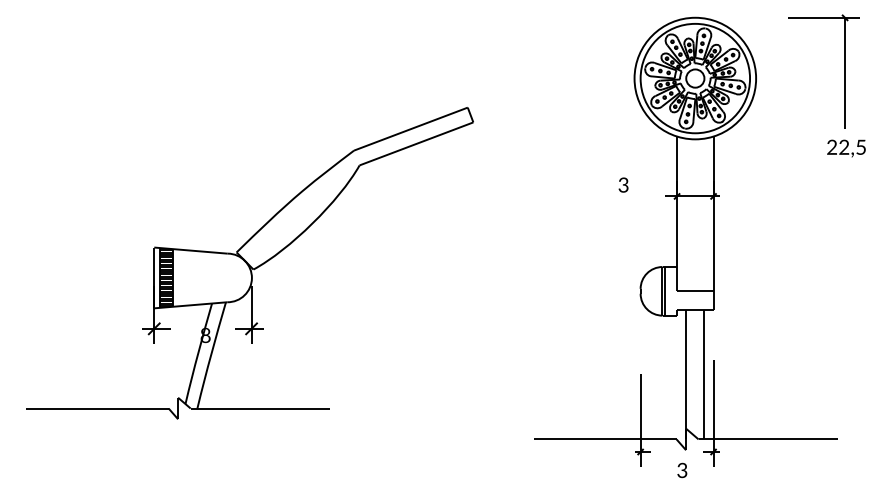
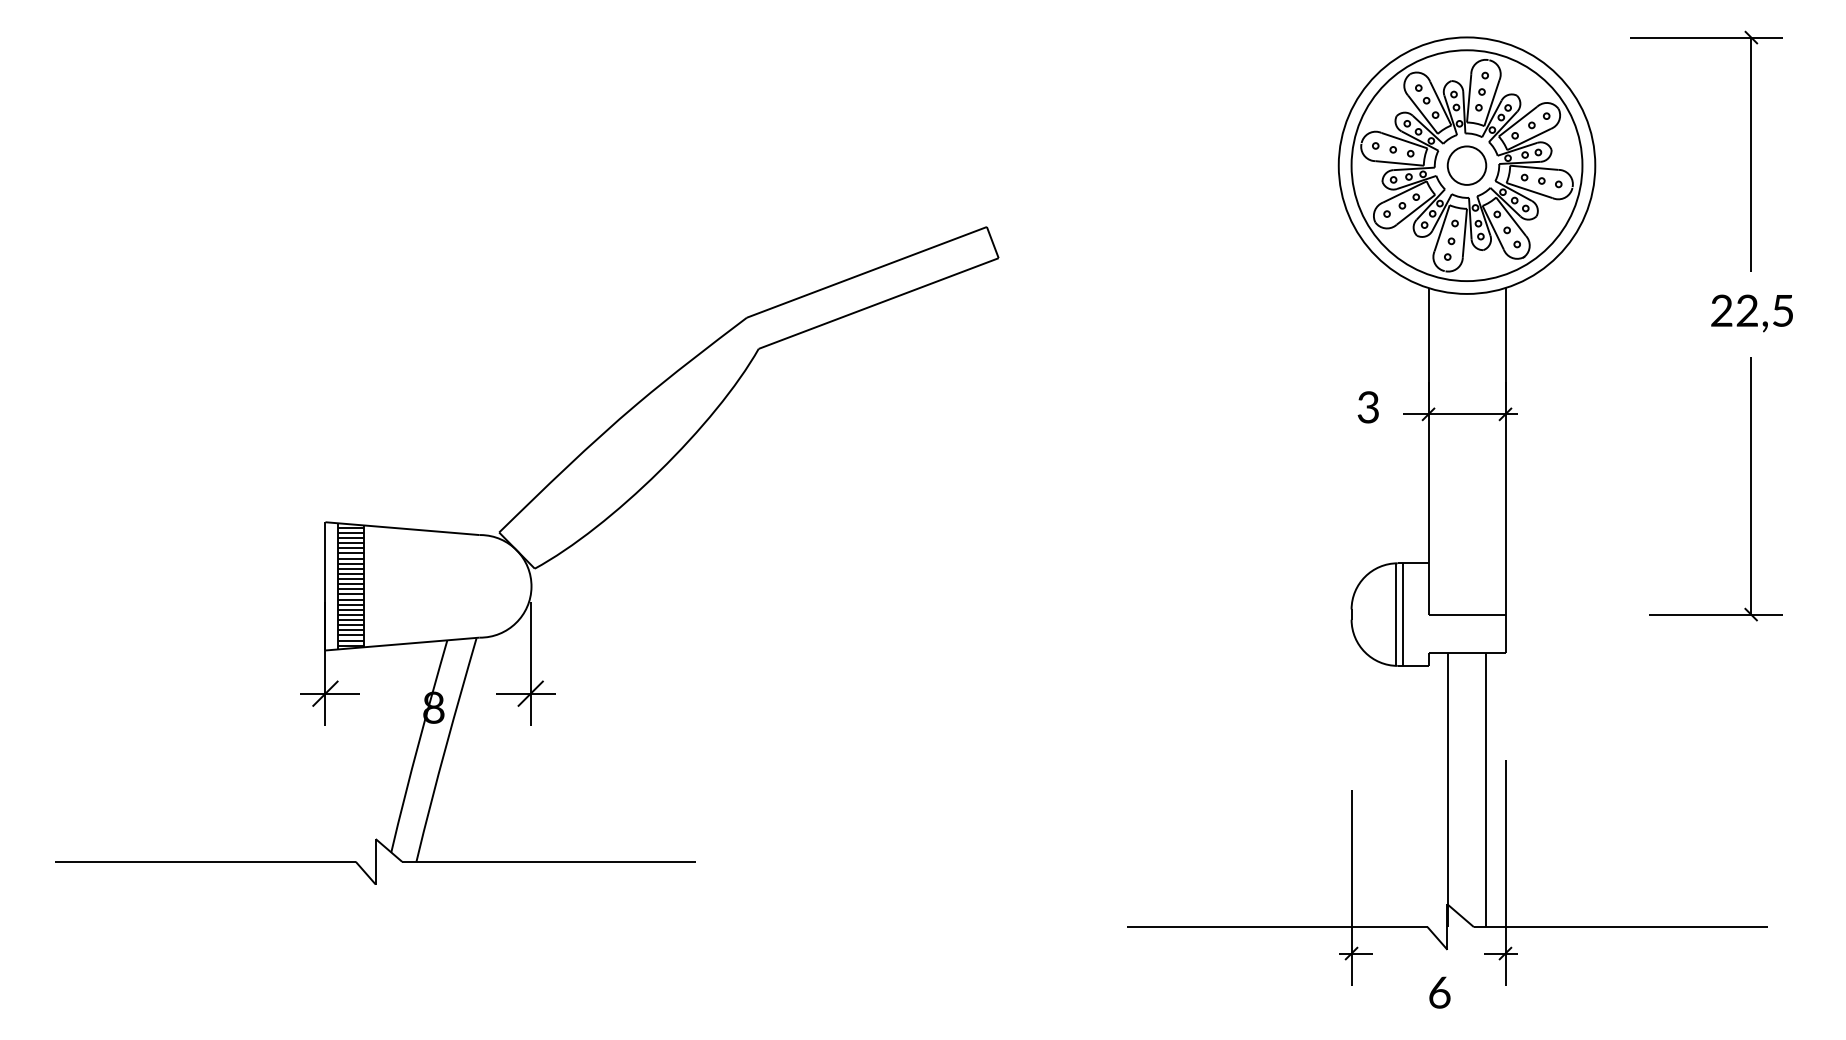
part: (844, 71) -> (1750, 150), moved
text: (846, 148) -> (1752, 313), moved
text: (623, 184) -> (1368, 406), moved
part: (829, 231) -> (1750, 488), added
text: (682, 469) -> (1439, 990), 3 -> 6

